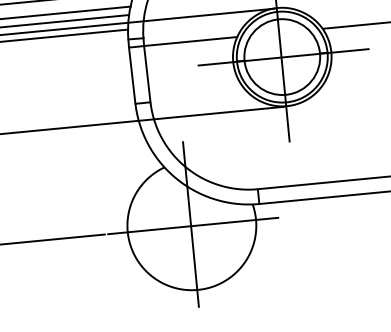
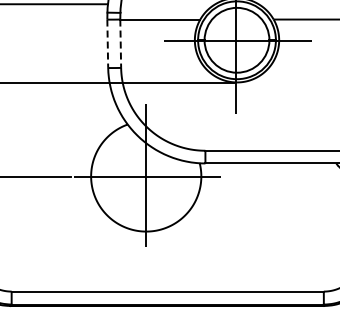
line: (147, 75) -> (120, 44), solid -> dashed
line: (131, 76) -> (107, 44), solid -> dashed

